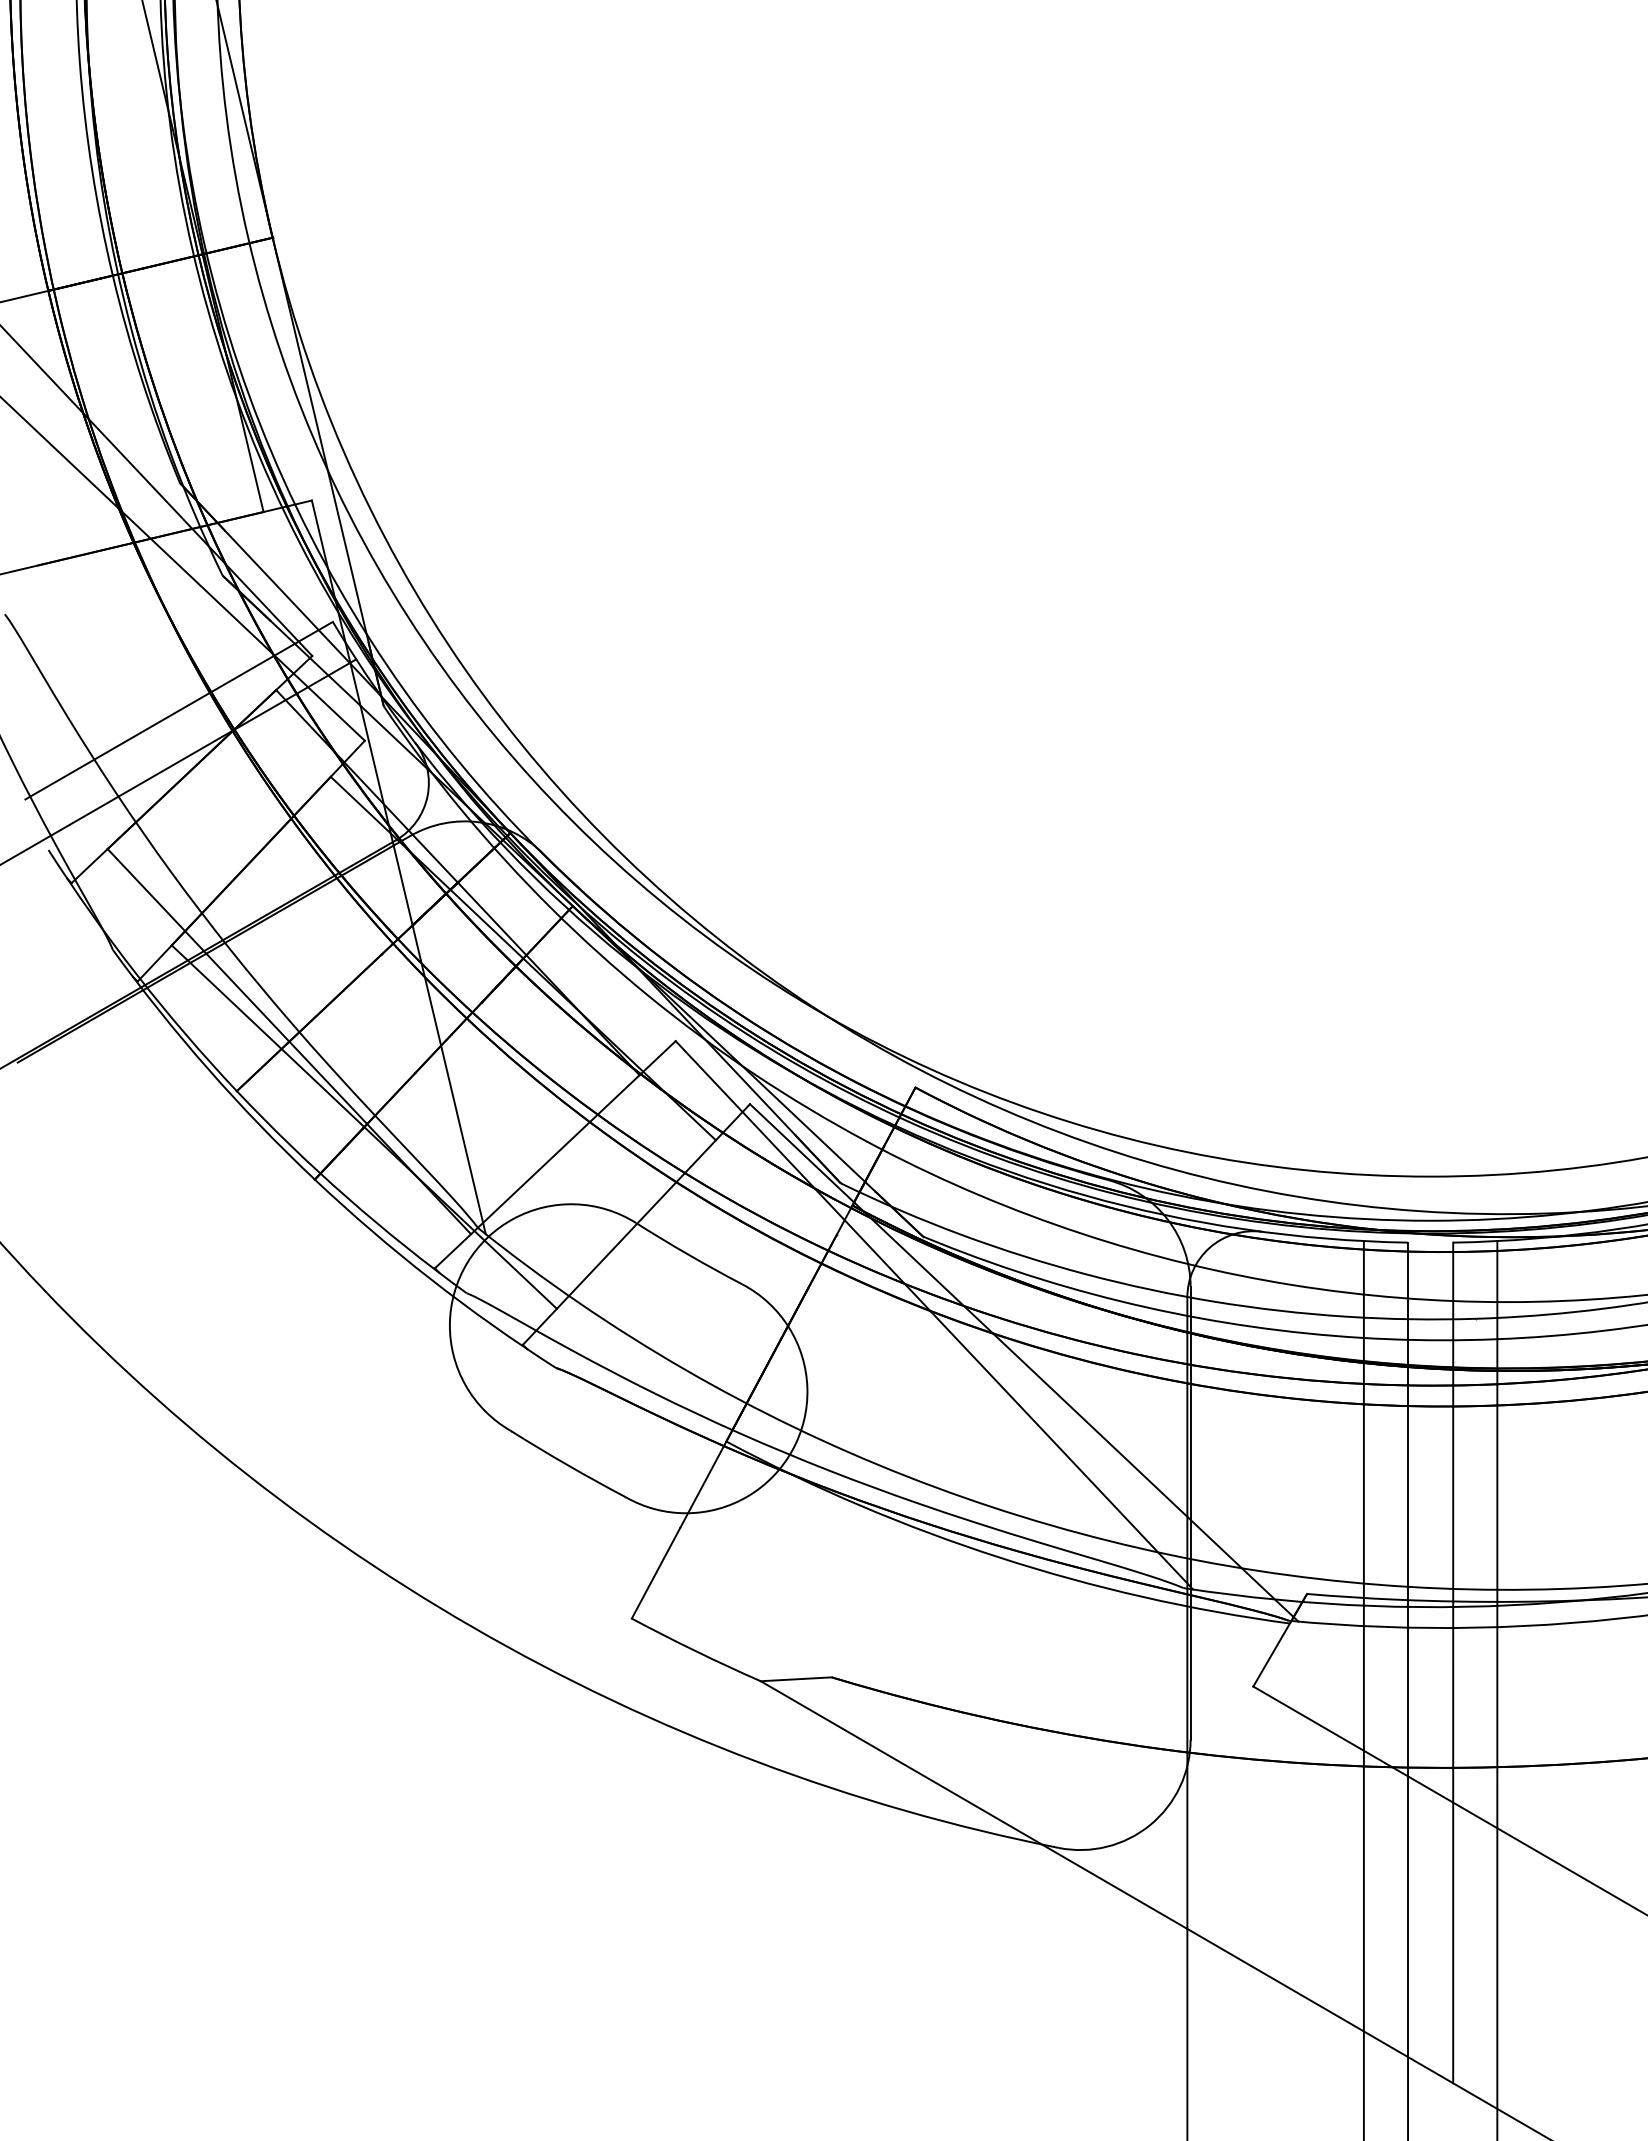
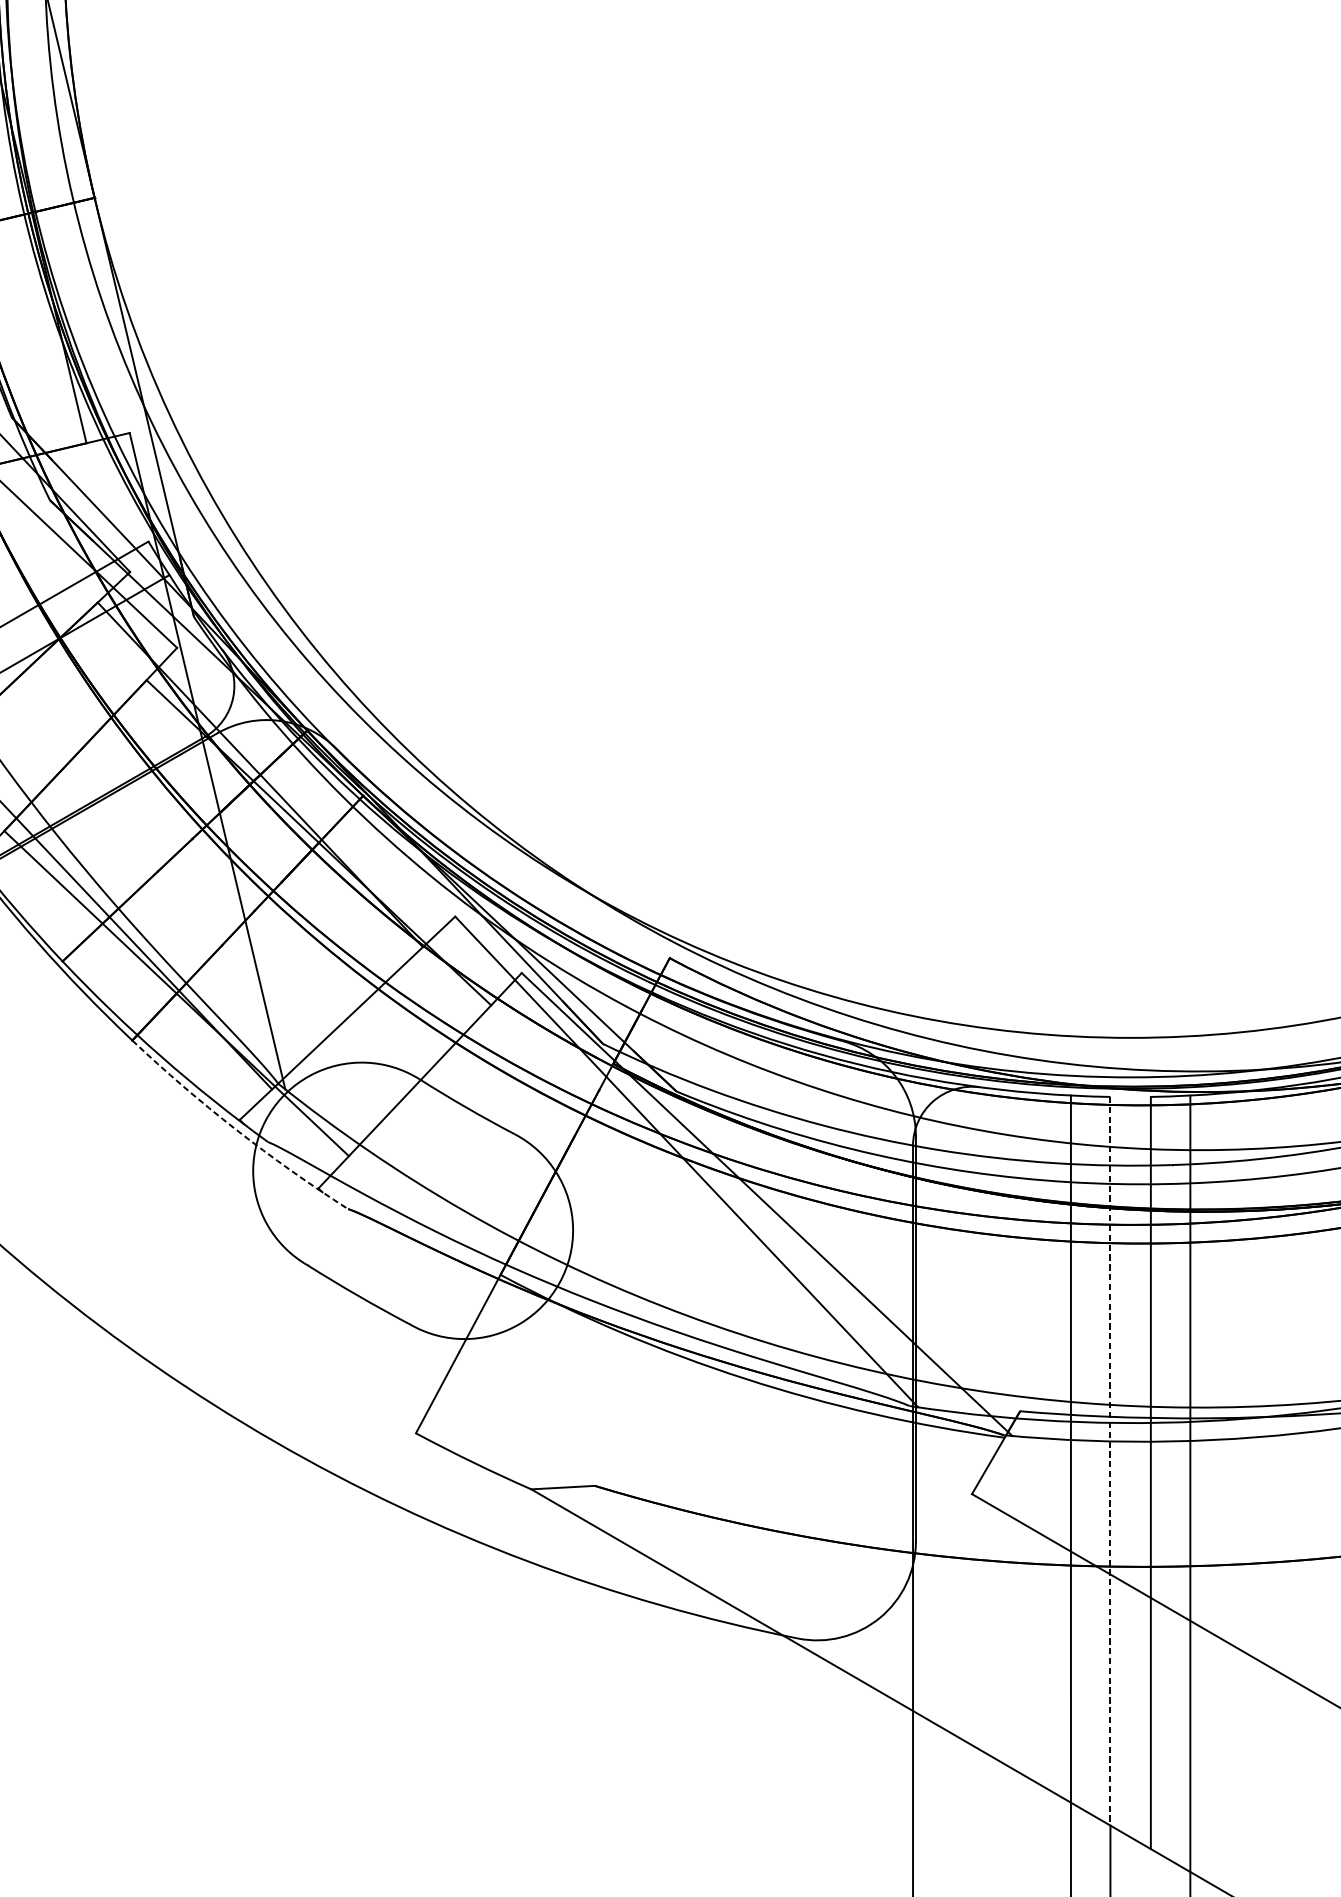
arc: (430, 1279) -> (235, 1129), solid -> dashed
line: (1408, 1650) -> (1110, 1461), solid -> dashed

